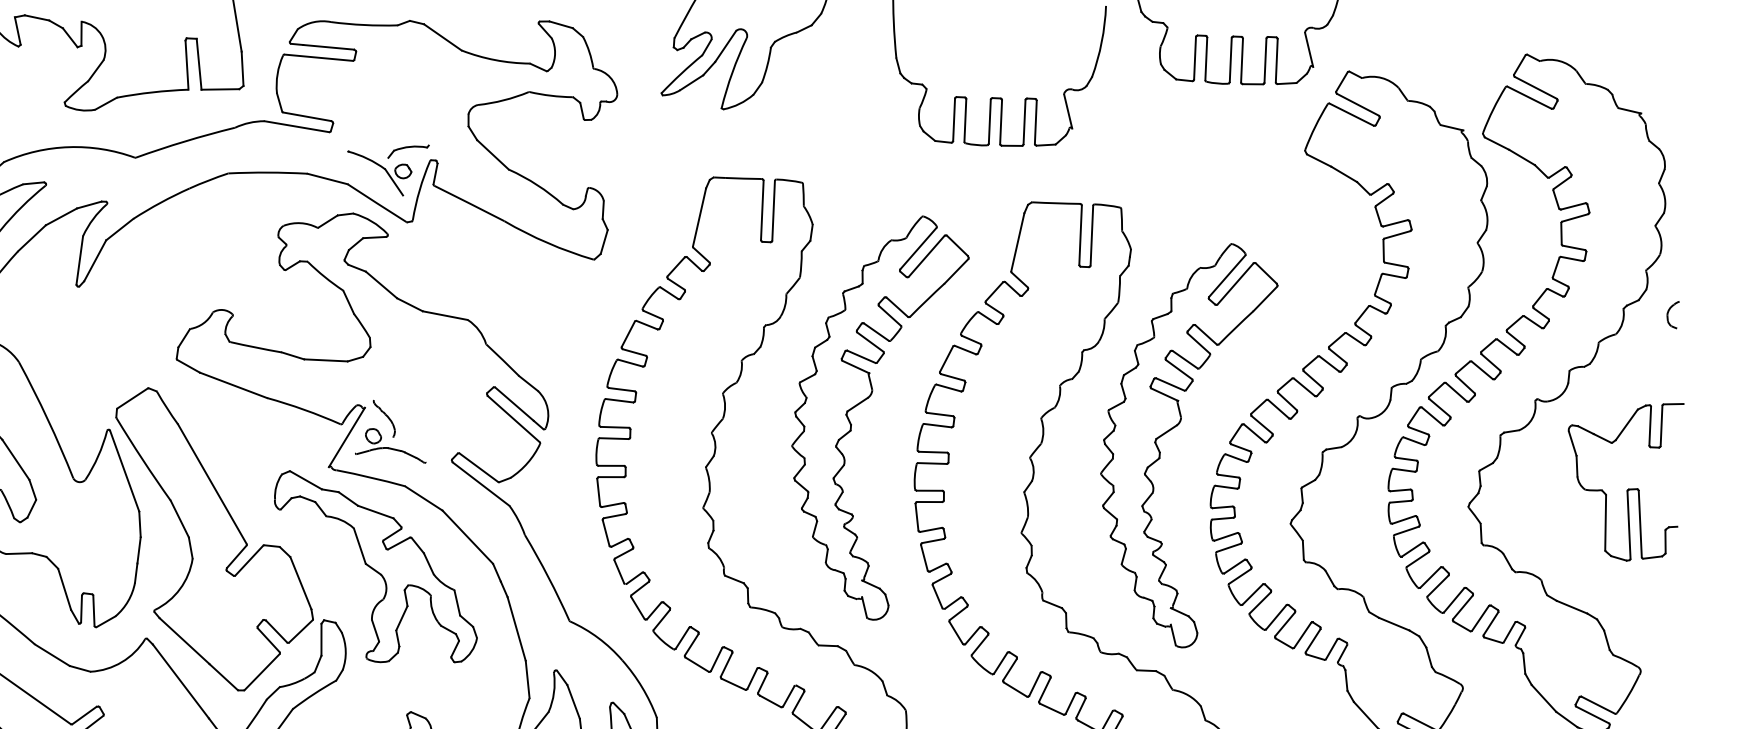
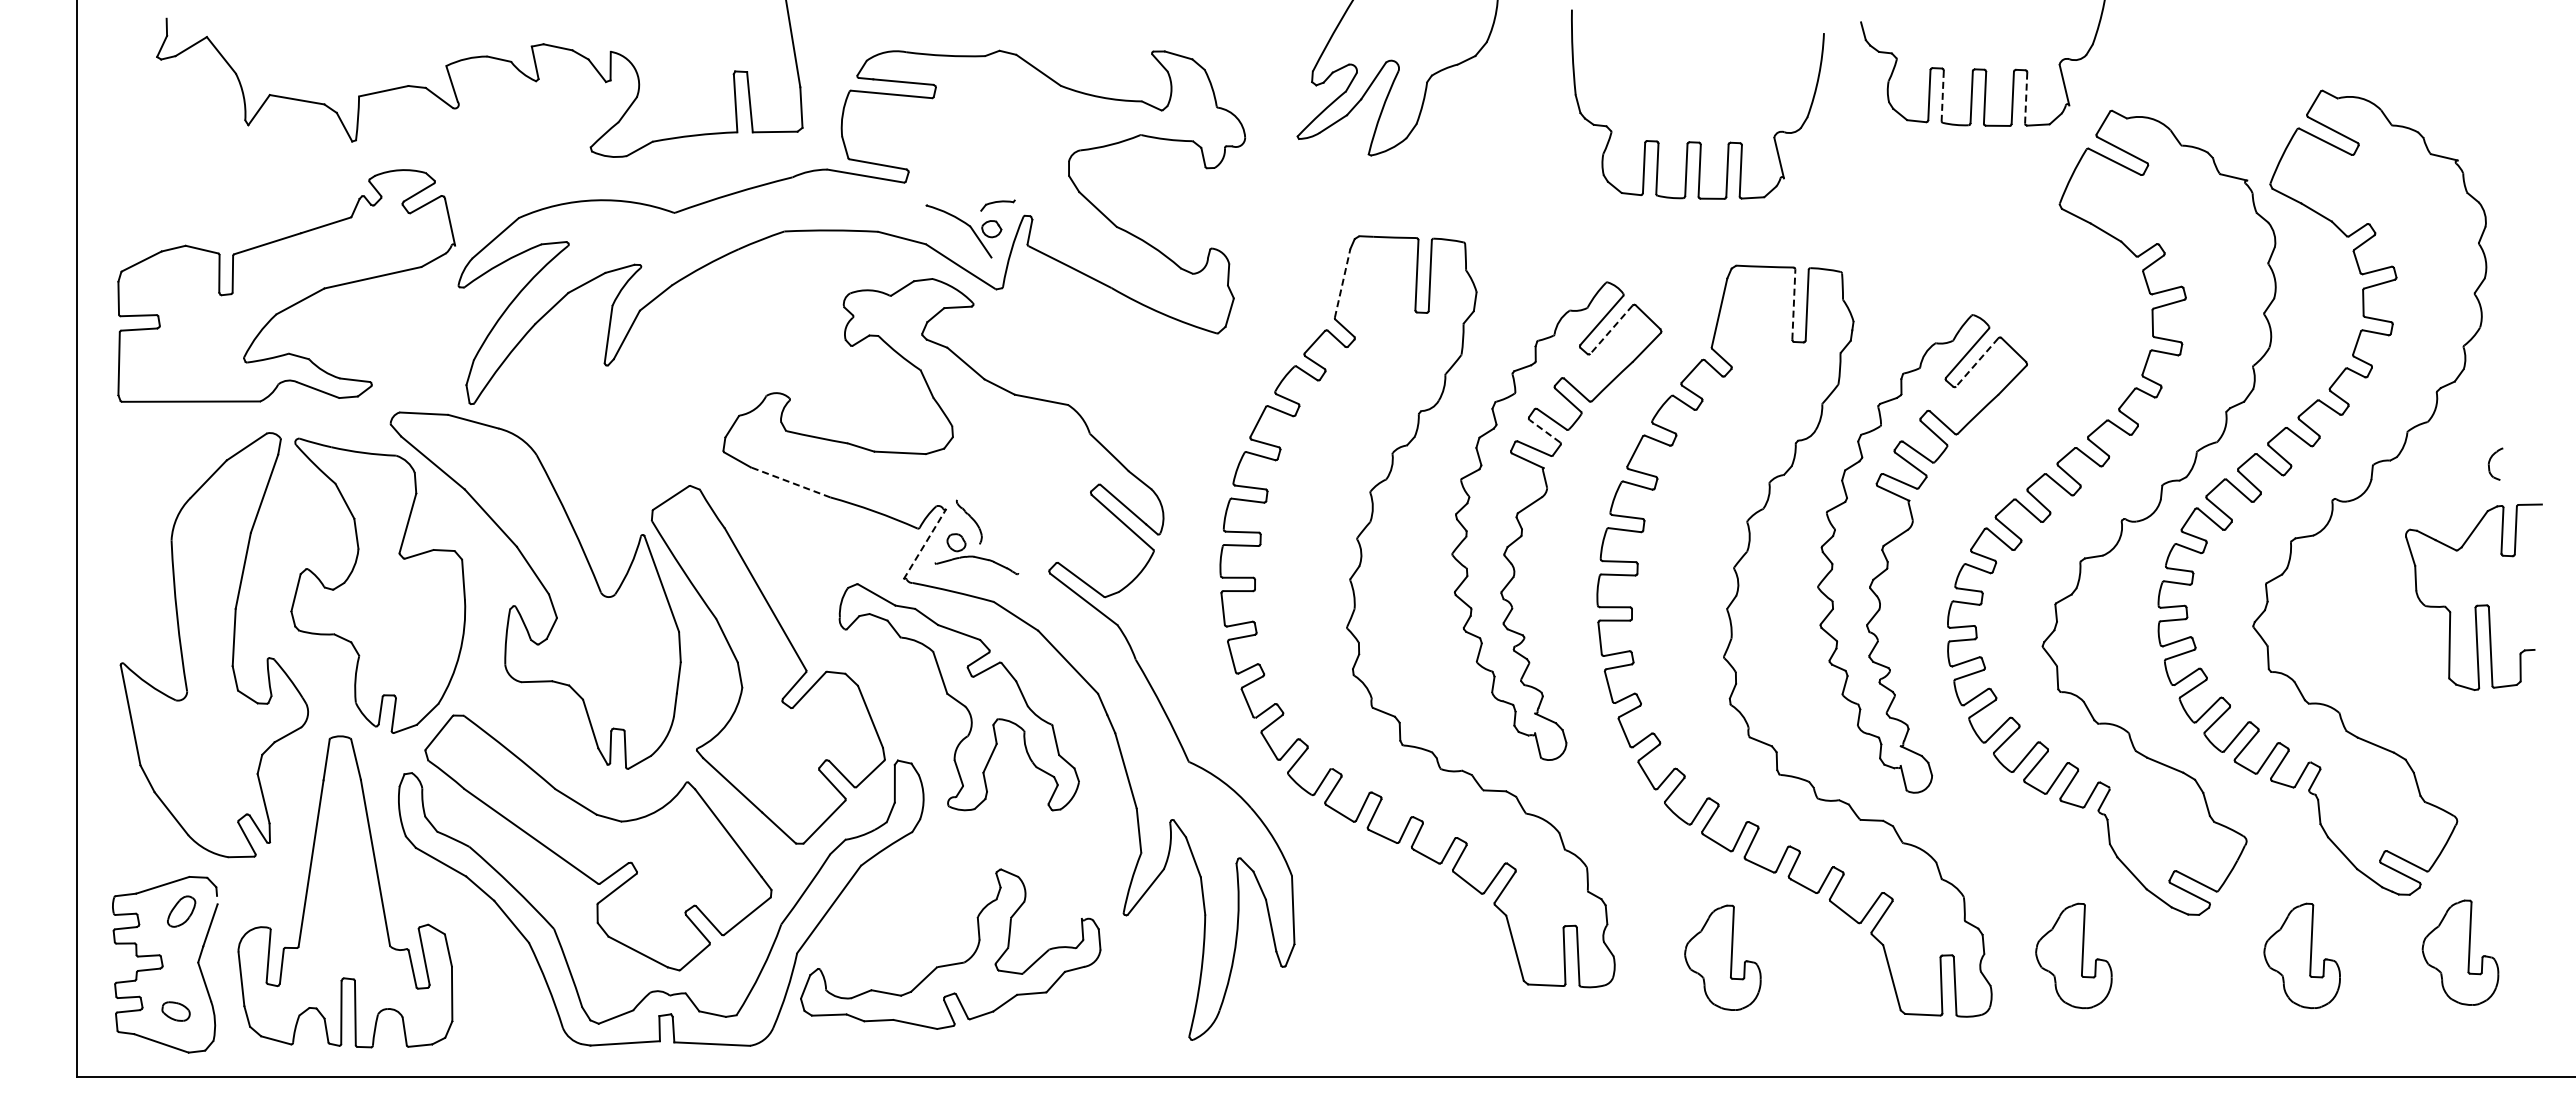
line: (1206, 59) -> (1942, 96), solid -> dashed
line: (1277, 61) -> (2026, 98), solid -> dashed
part: (408, 151) -> (997, 205), size x0.7
line: (699, 217) -> (1342, 283), solid -> dashed
line: (1080, 235) -> (1793, 304), solid -> dashed
line: (926, 257) -> (1611, 330), solid -> dashed
line: (1234, 284) -> (1976, 362), solid -> dashed
part: (1673, 314) -> (2495, 463), moved
line: (870, 342) -> (1544, 431), solid -> dashed
line: (233, 385) -> (790, 482), solid -> dashed
line: (347, 436) -> (925, 543), solid -> dashed
part: (1629, 488) -> (2477, 604), moved

